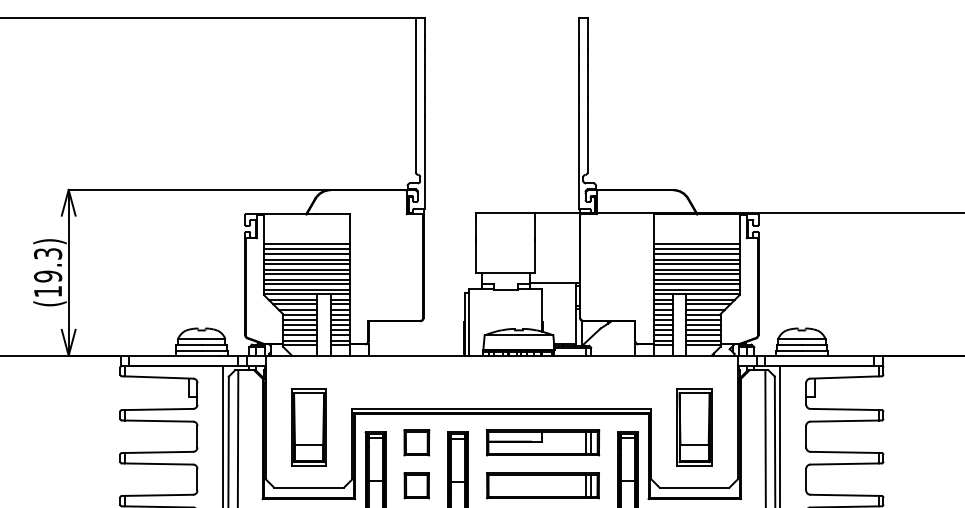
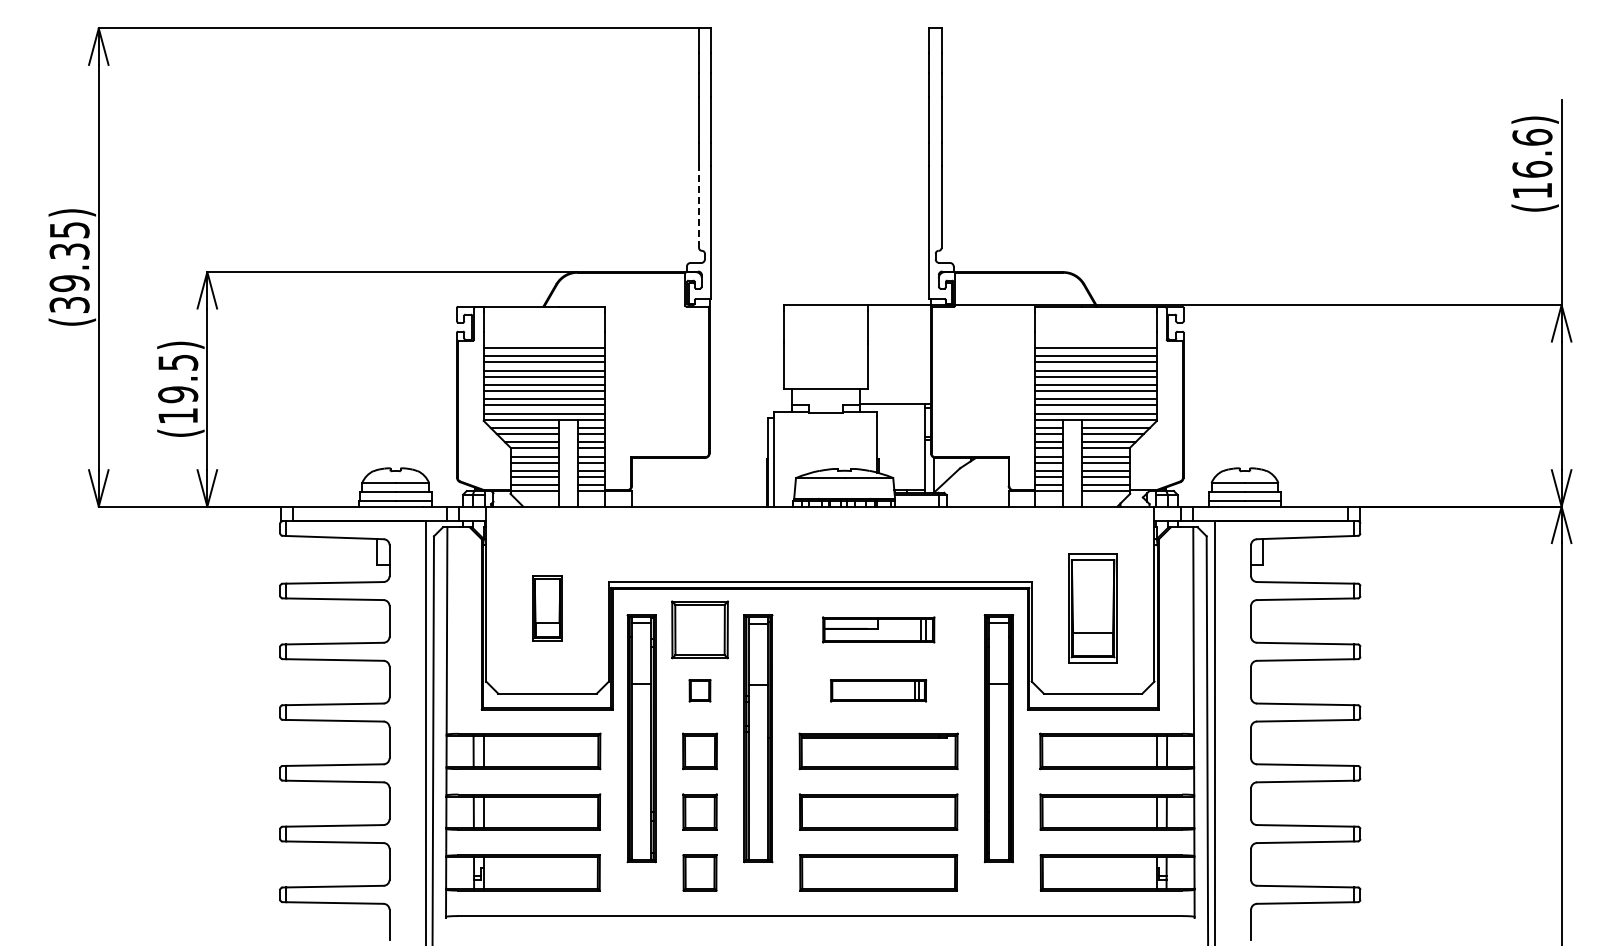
line: (416, 143) -> (699, 206), solid -> dashed
text: (47, 253) -> (177, 362), (19.3) -> (19.5)
part: (309, 427) -> (547, 608), size x0.6
part: (416, 442) -> (699, 629), size x1.6
part: (542, 442) -> (878, 629), size x0.7
part: (416, 485) -> (699, 690), size x0.6
part: (542, 485) -> (878, 690), size x0.6

